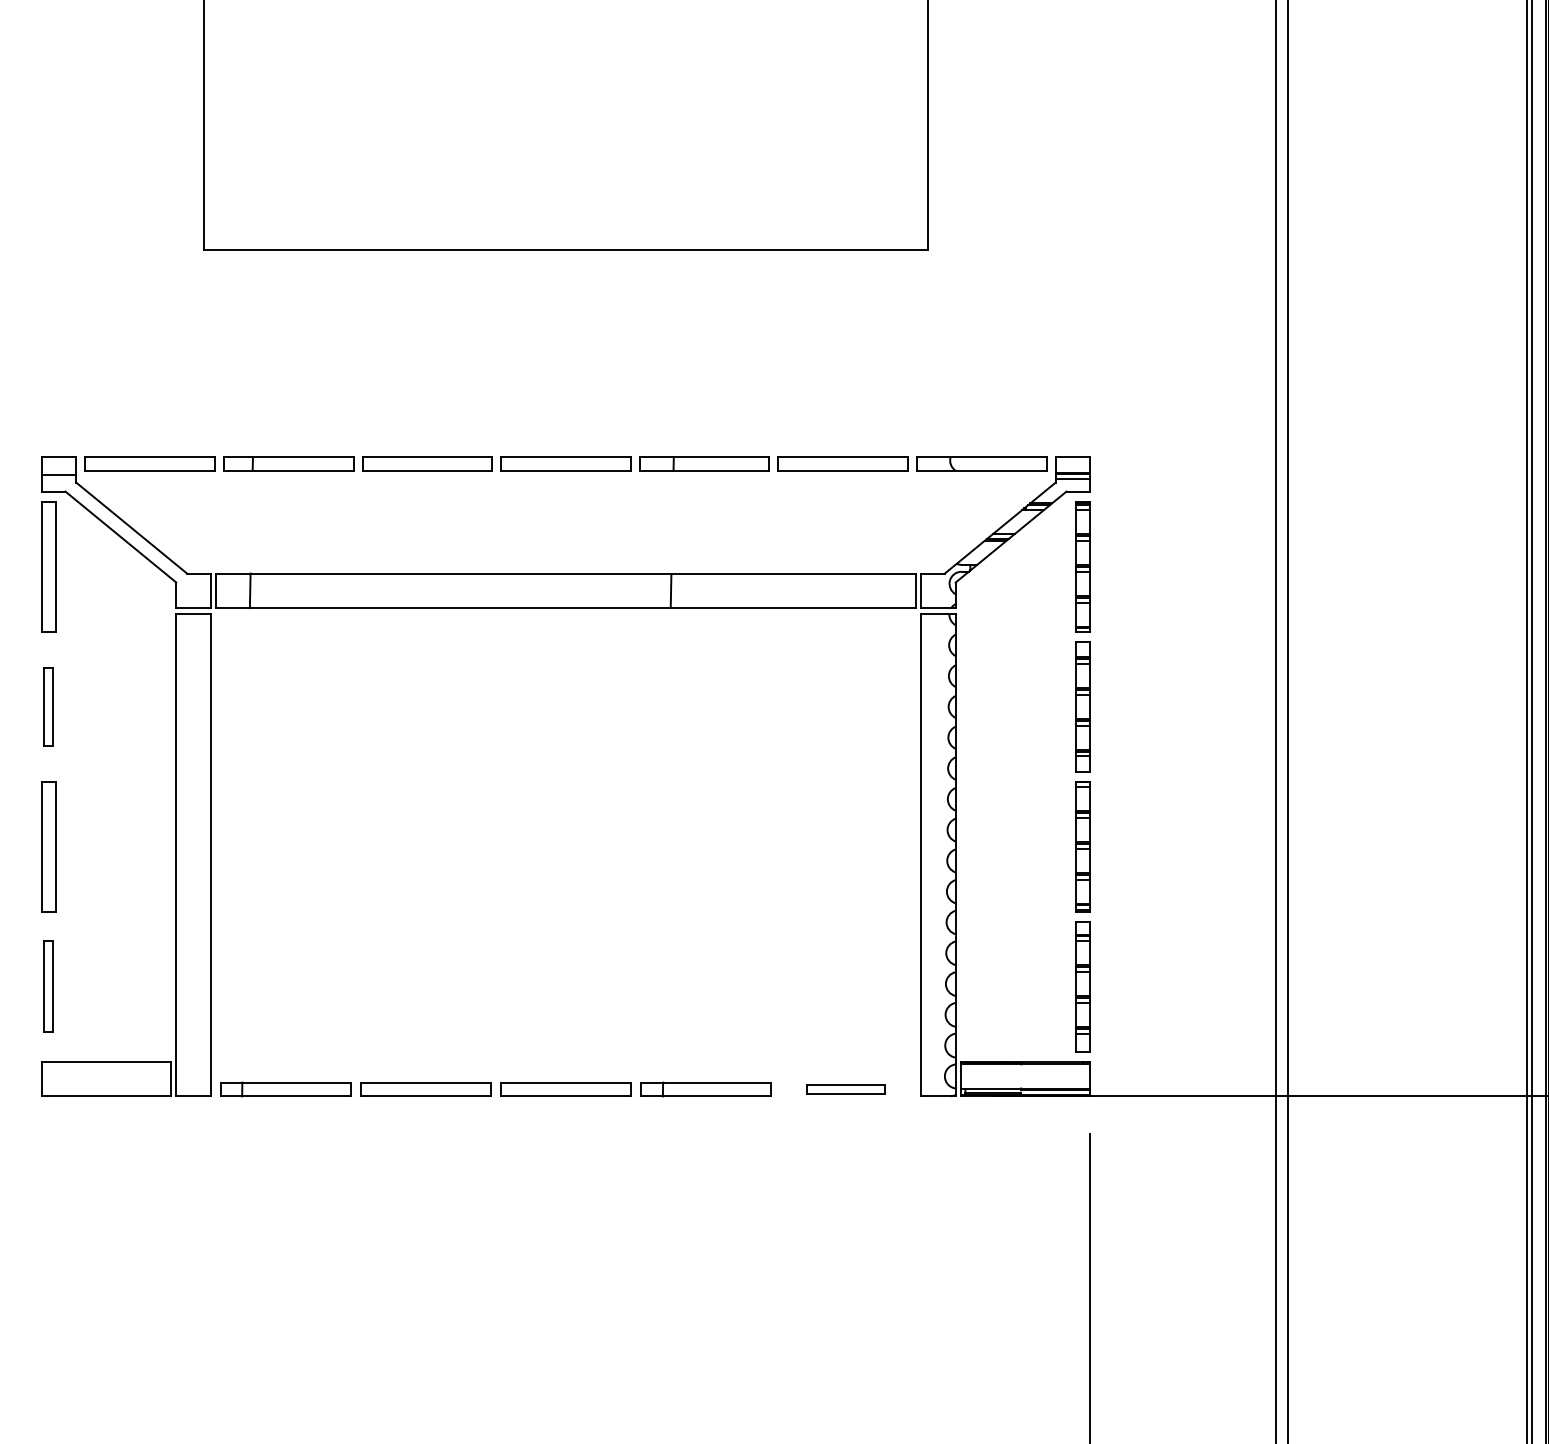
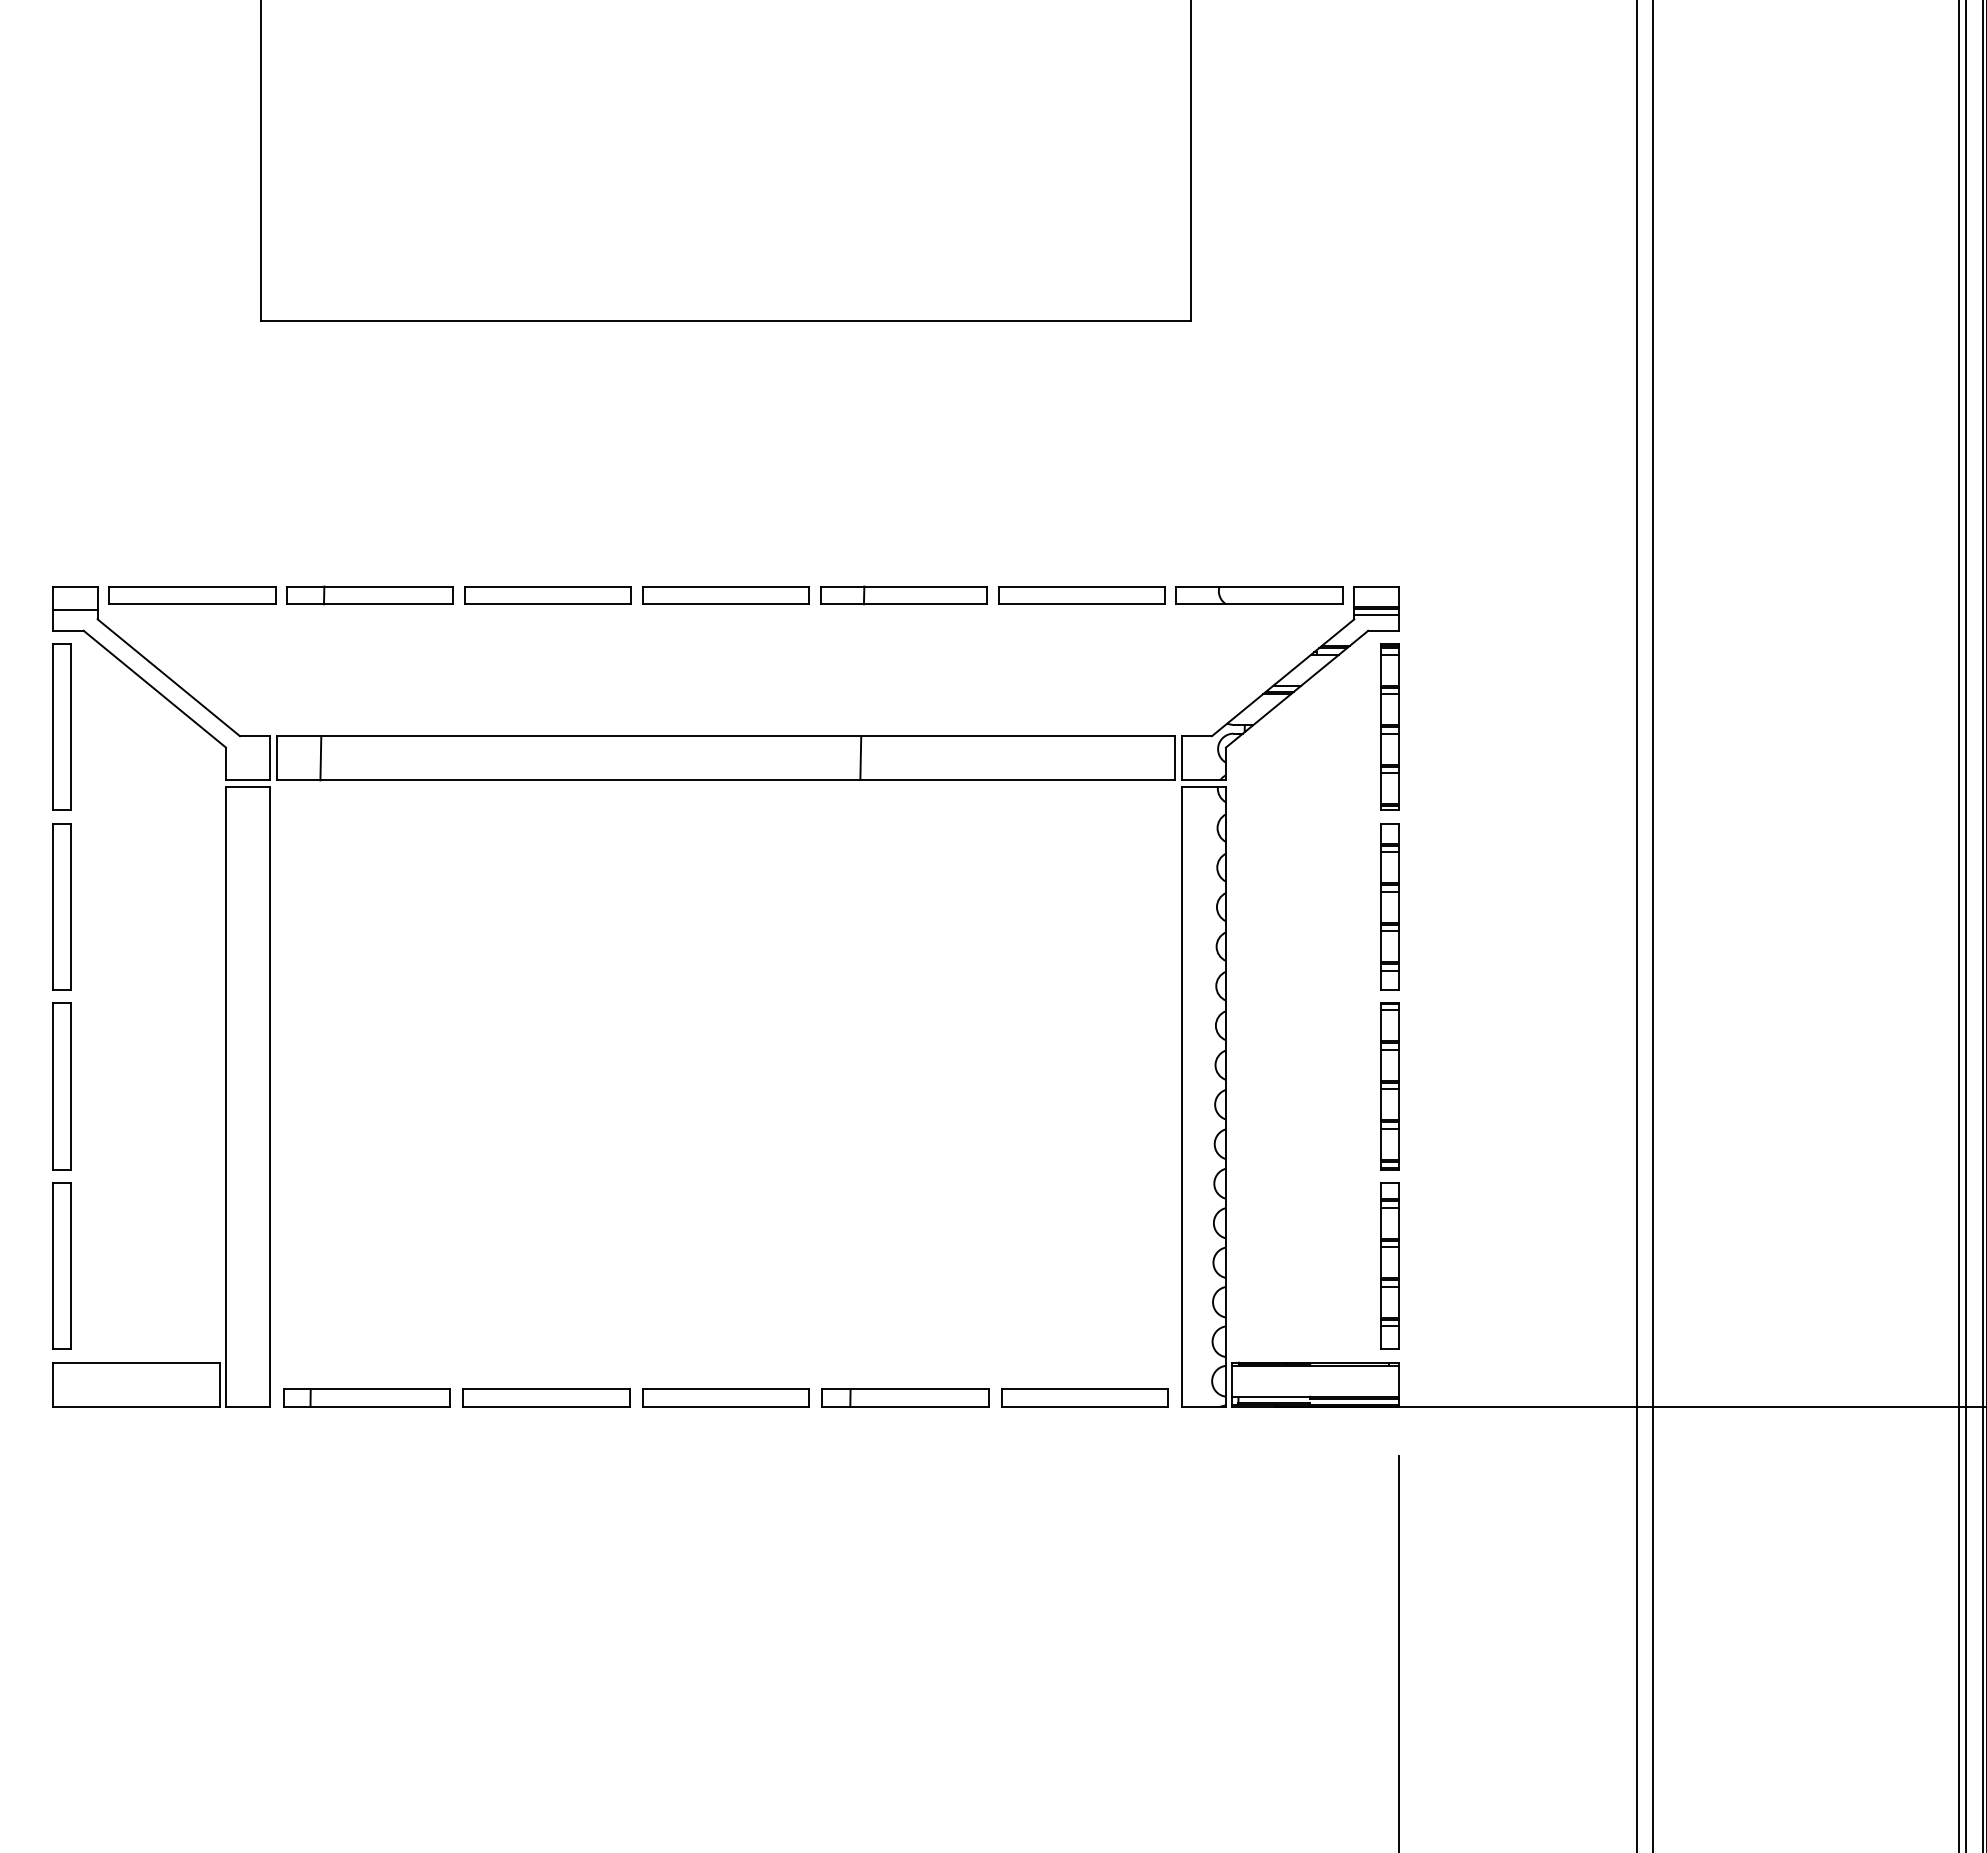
part: (48, 706) -> (61, 906), size x1.67
part: (48, 986) -> (61, 1265), size x1.43
part: (845, 1089) -> (1084, 1397), size x1.67

